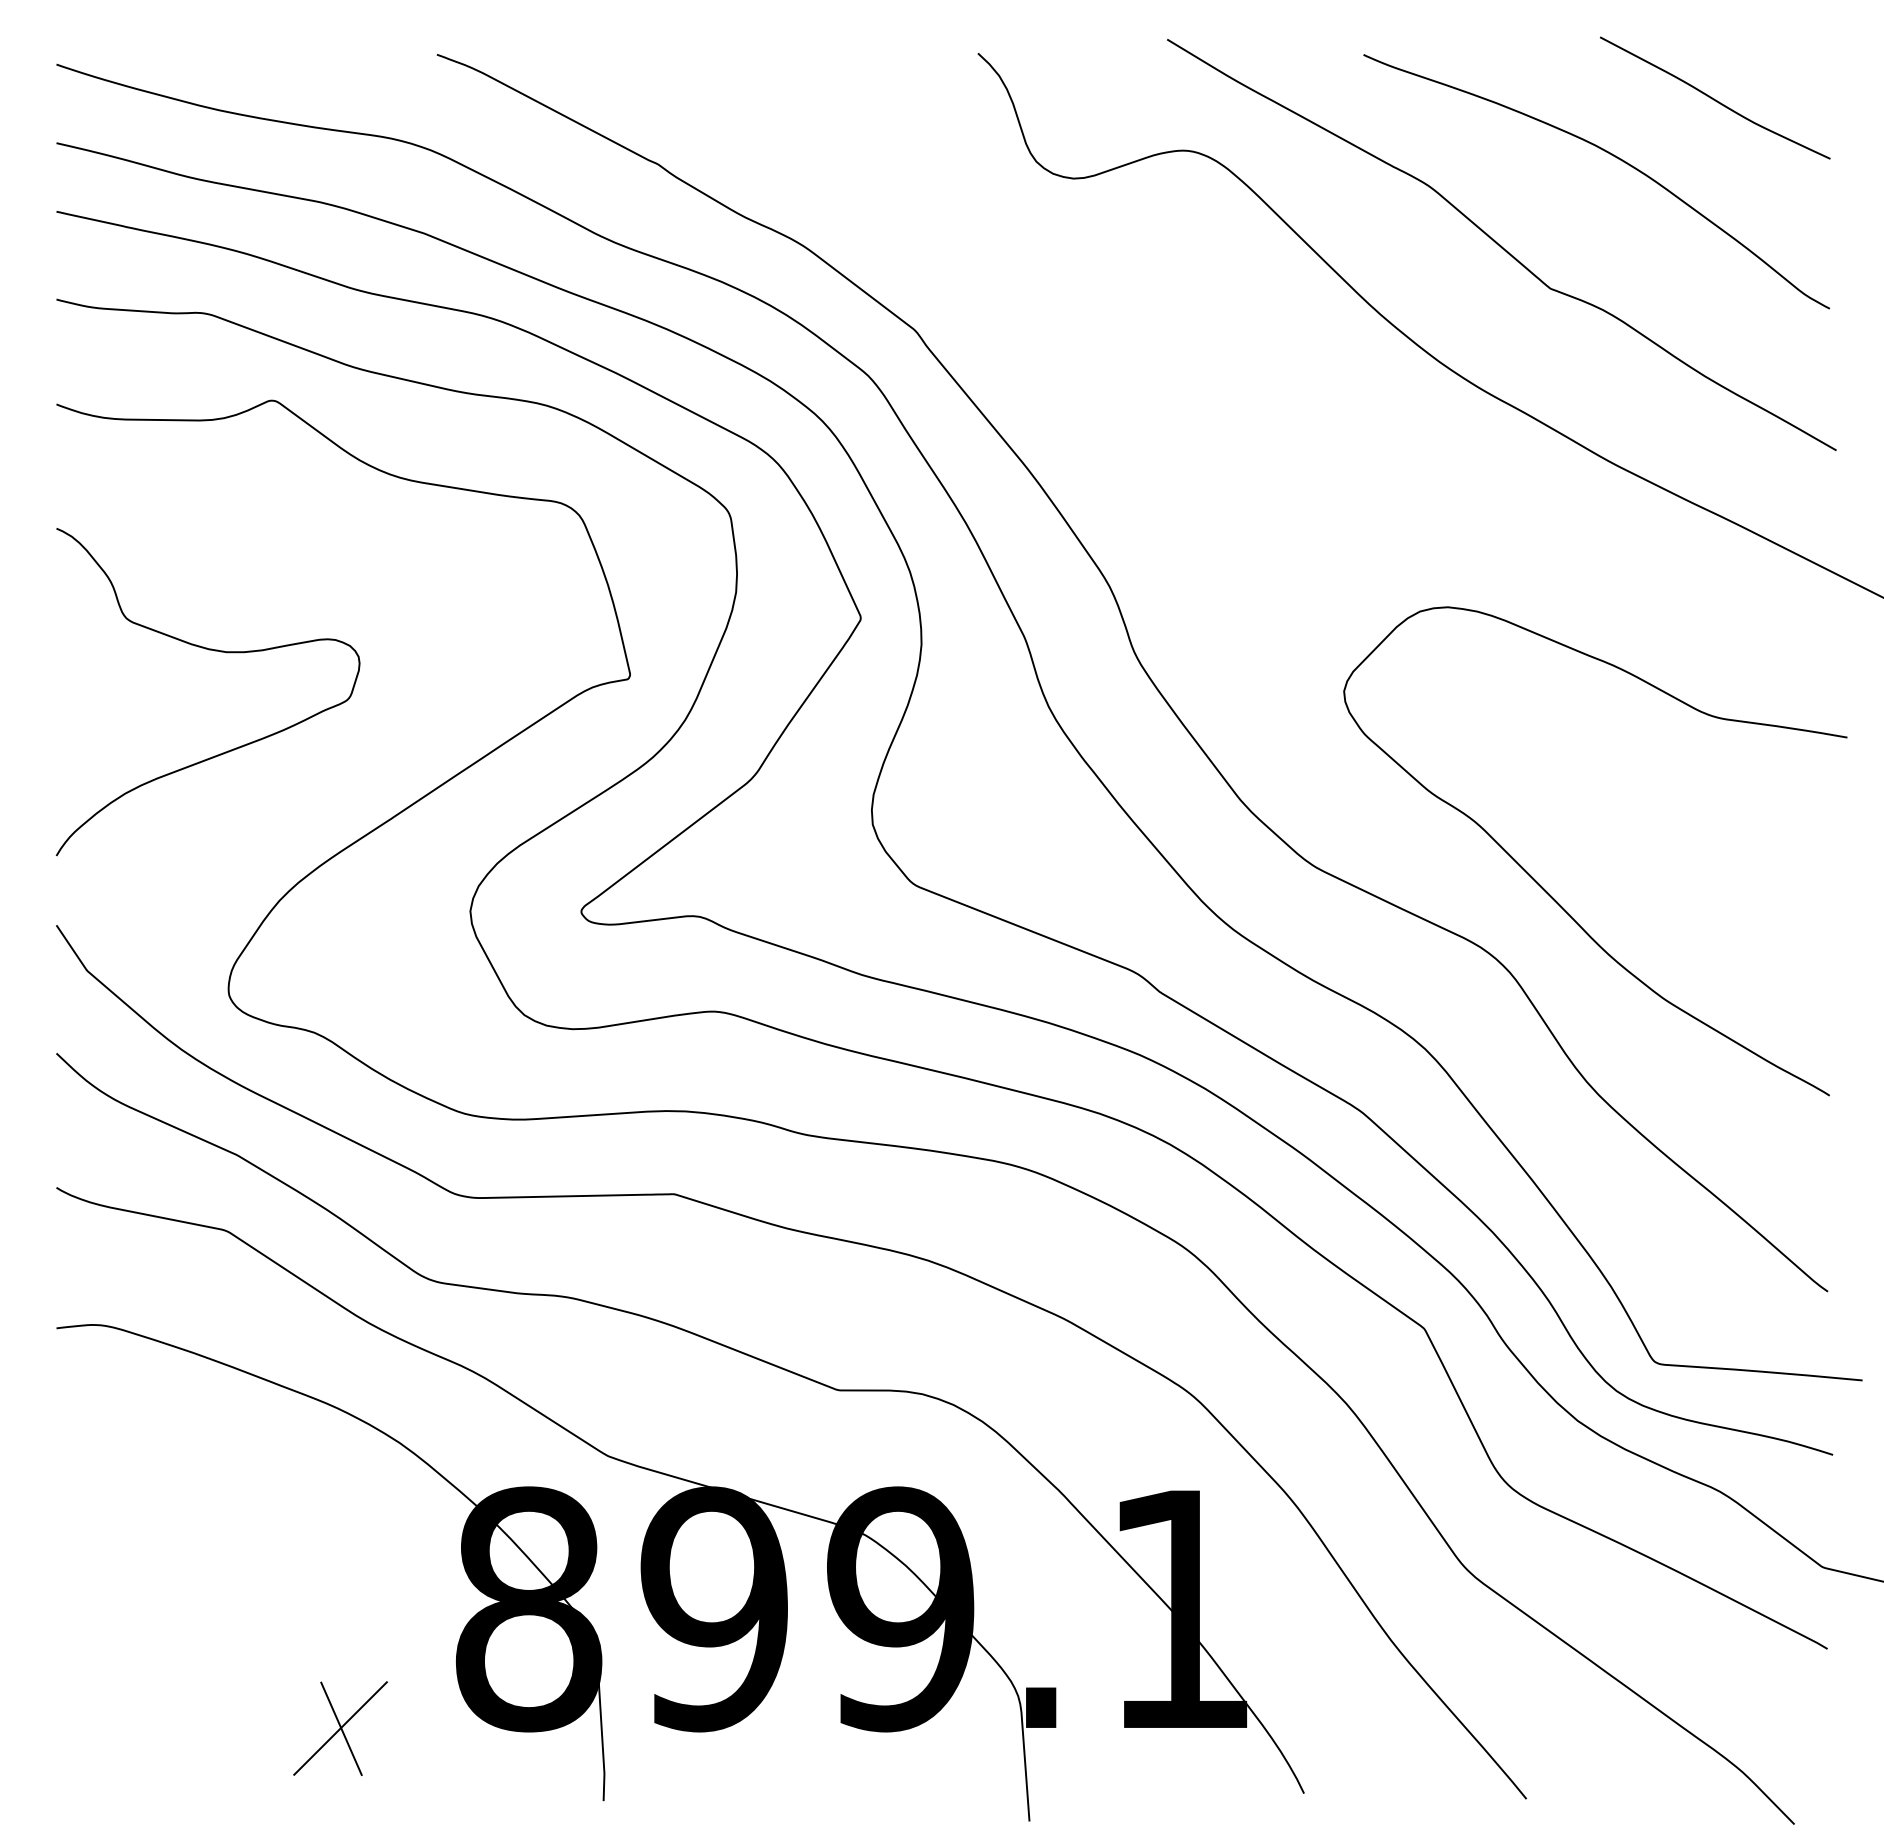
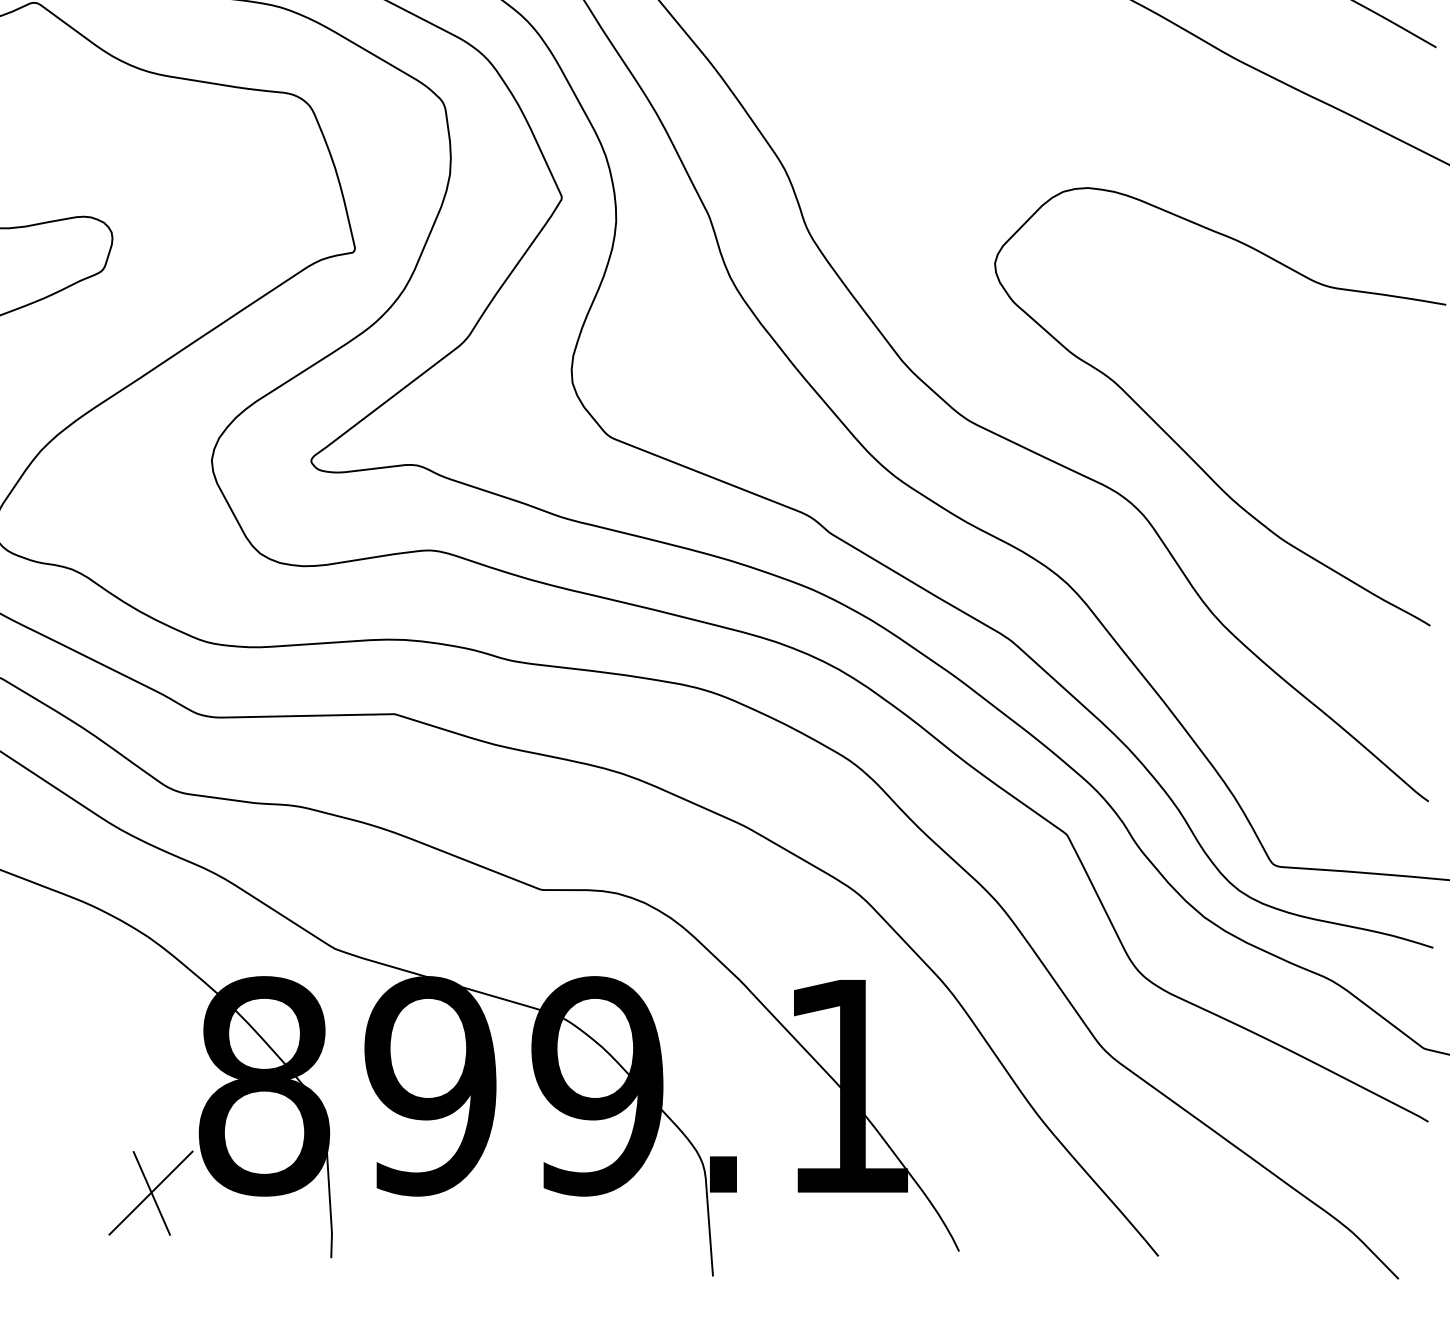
part: (340, 1728) -> (150, 1193), moved

